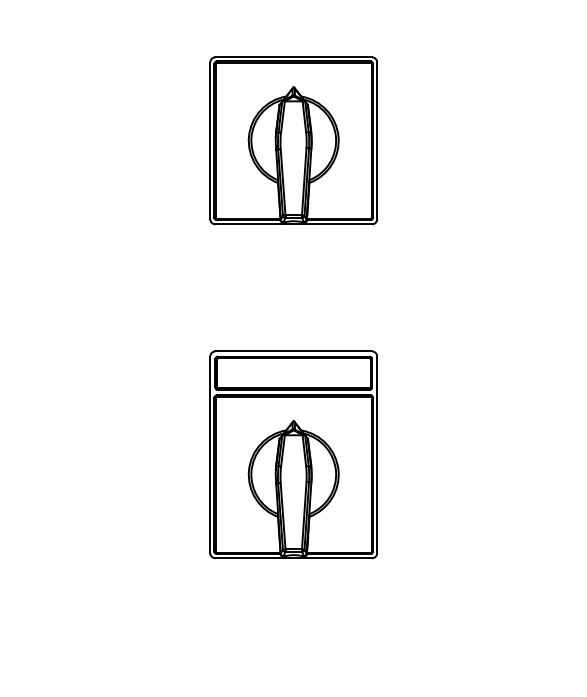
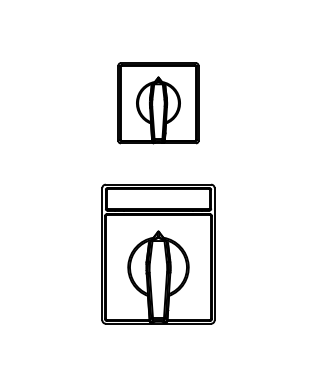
part: (293, 453) -> (158, 253), size x1.4

